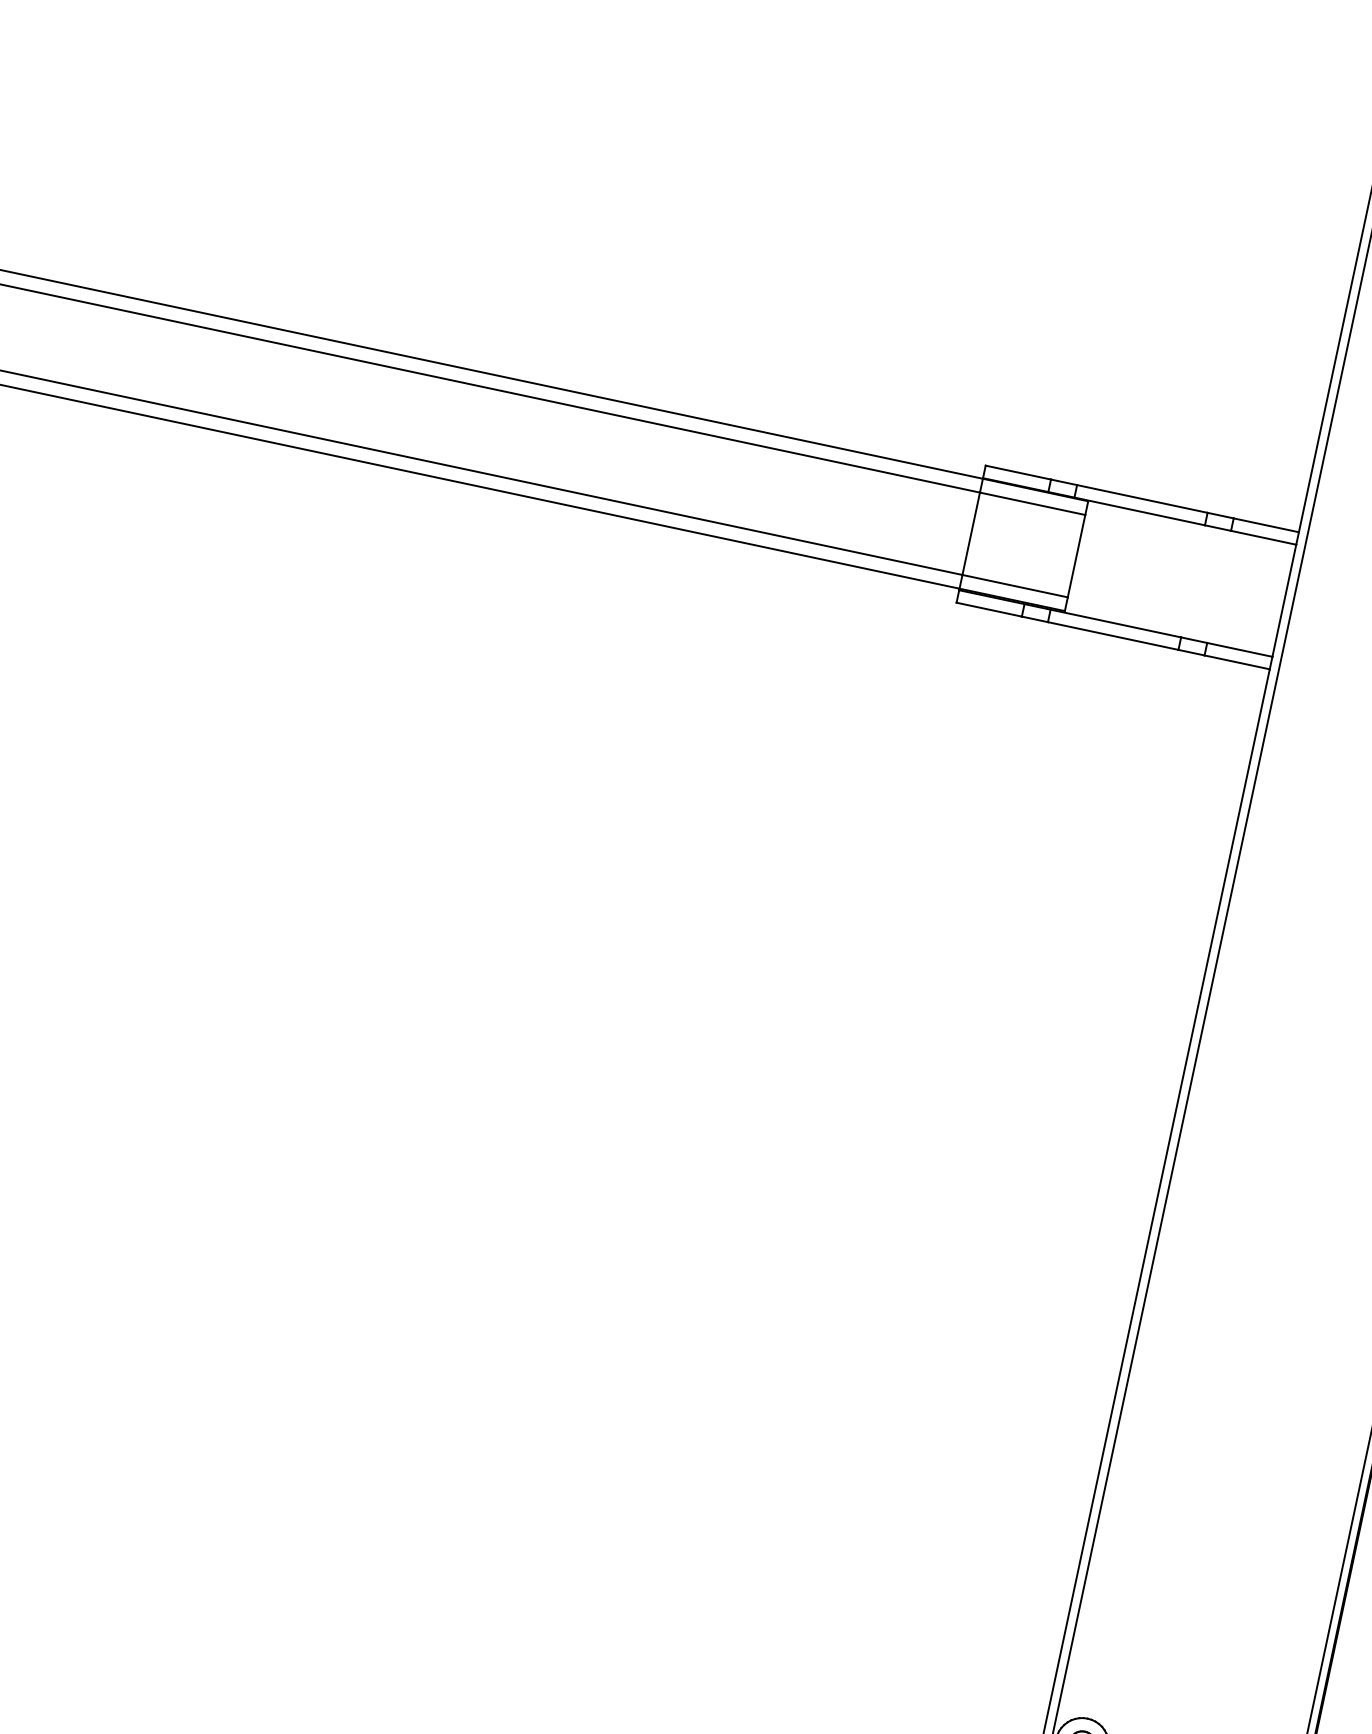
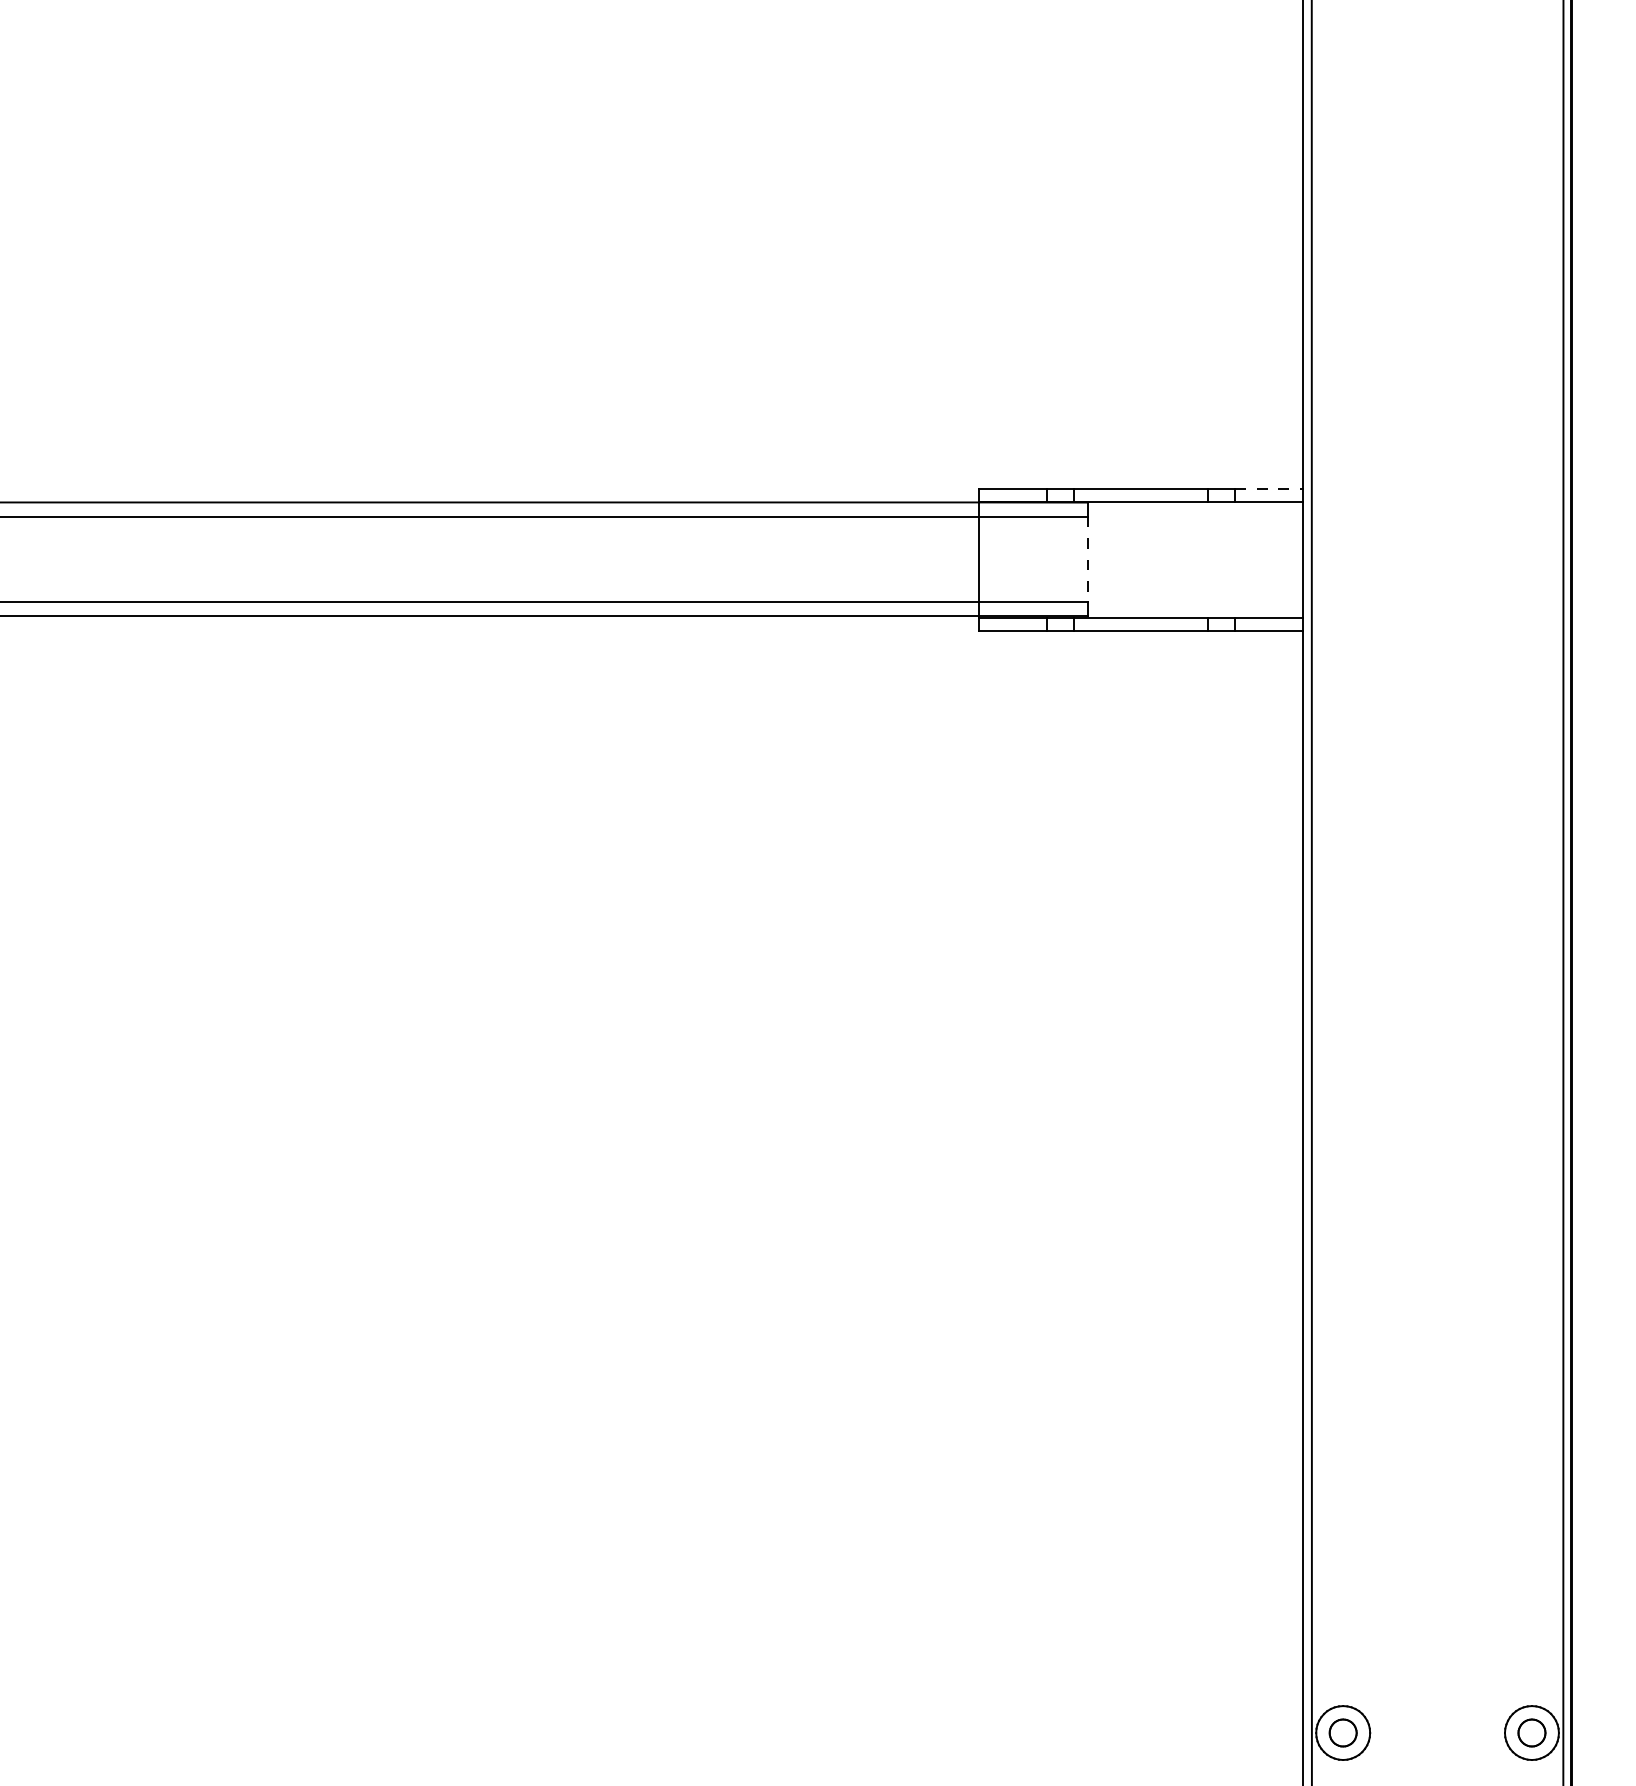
line: (1266, 525) -> (1269, 488), solid -> dashed
line: (1076, 556) -> (1087, 559), solid -> dashed

